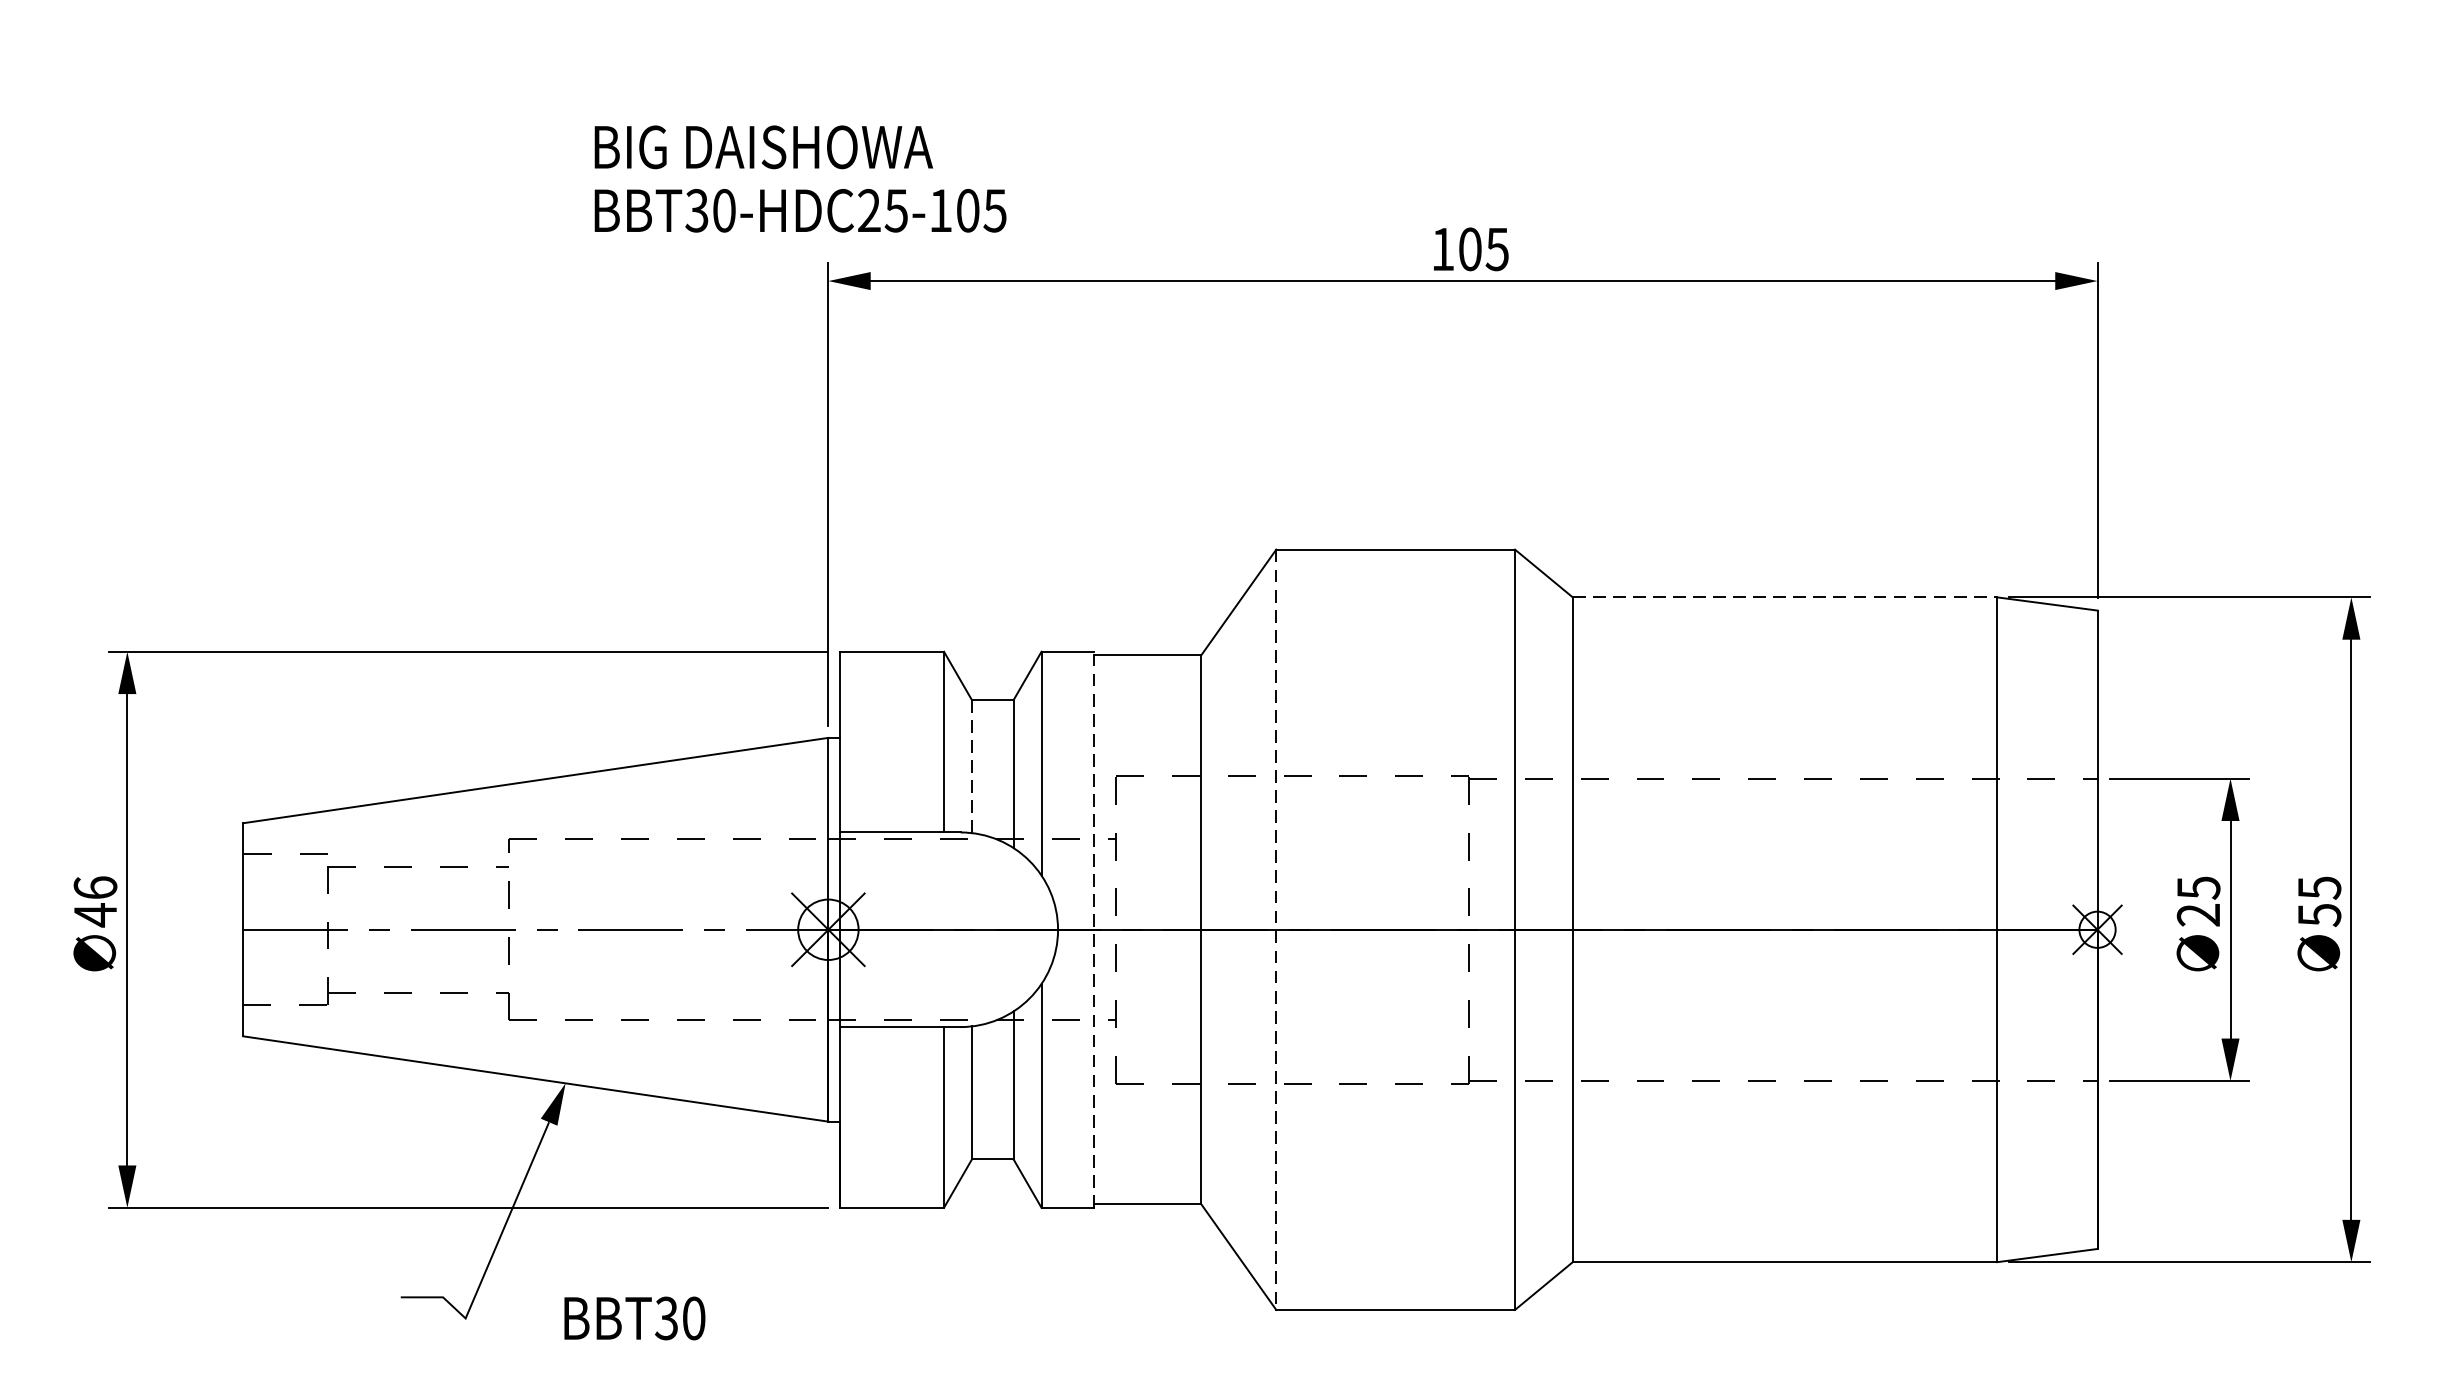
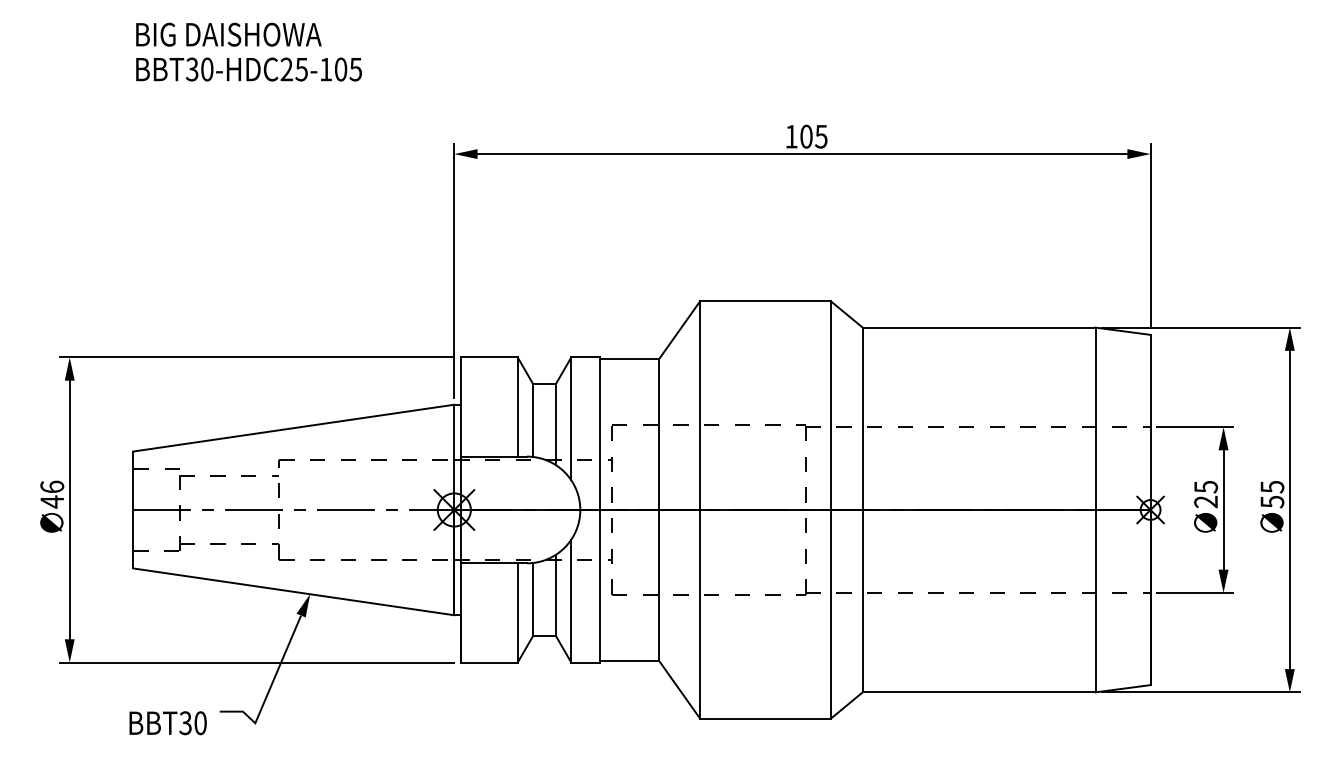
text: (799, 177) -> (248, 51), moved
line: (1785, 597) -> (979, 327), dashed -> solid
line: (972, 764) -> (533, 419), dashed -> solid
line: (1094, 928) -> (600, 509), dashed -> solid
line: (1277, 928) -> (700, 509), dashed -> solid
text: (633, 1318) -> (167, 723), moved

